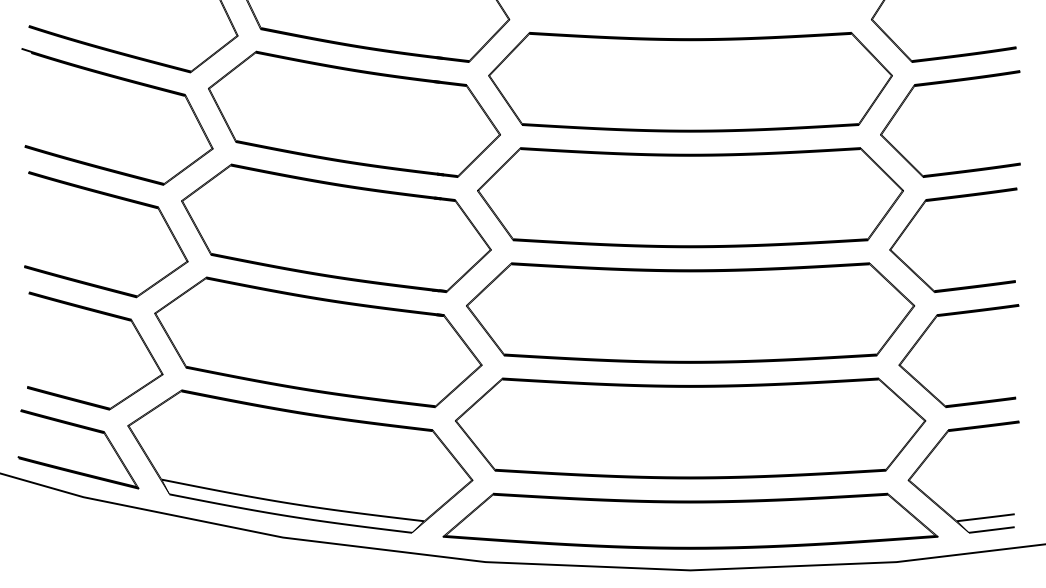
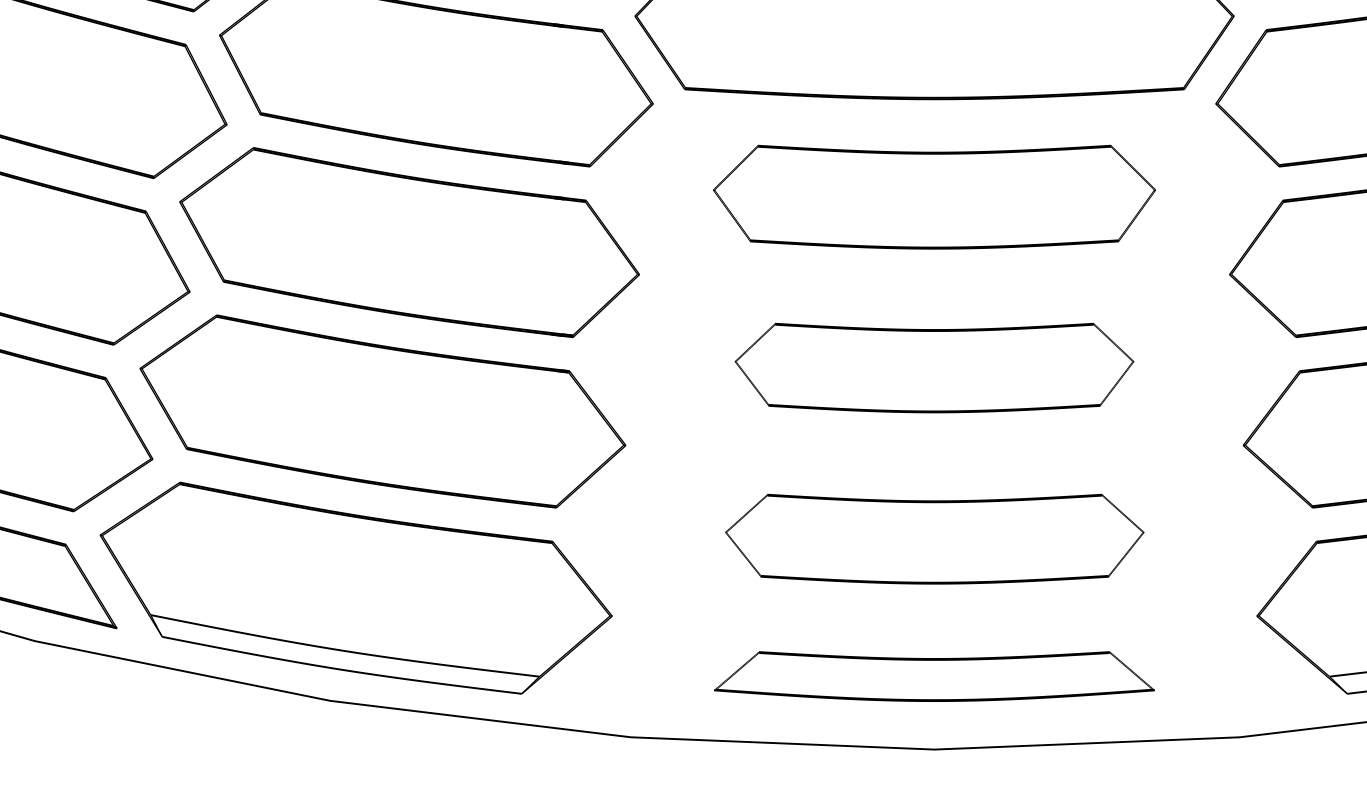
part: (690, 197) -> (934, 196), size x0.7
part: (690, 312) -> (934, 367), size x0.6
part: (690, 428) -> (934, 539), size x0.6
part: (690, 520) -> (934, 675), size x0.6

